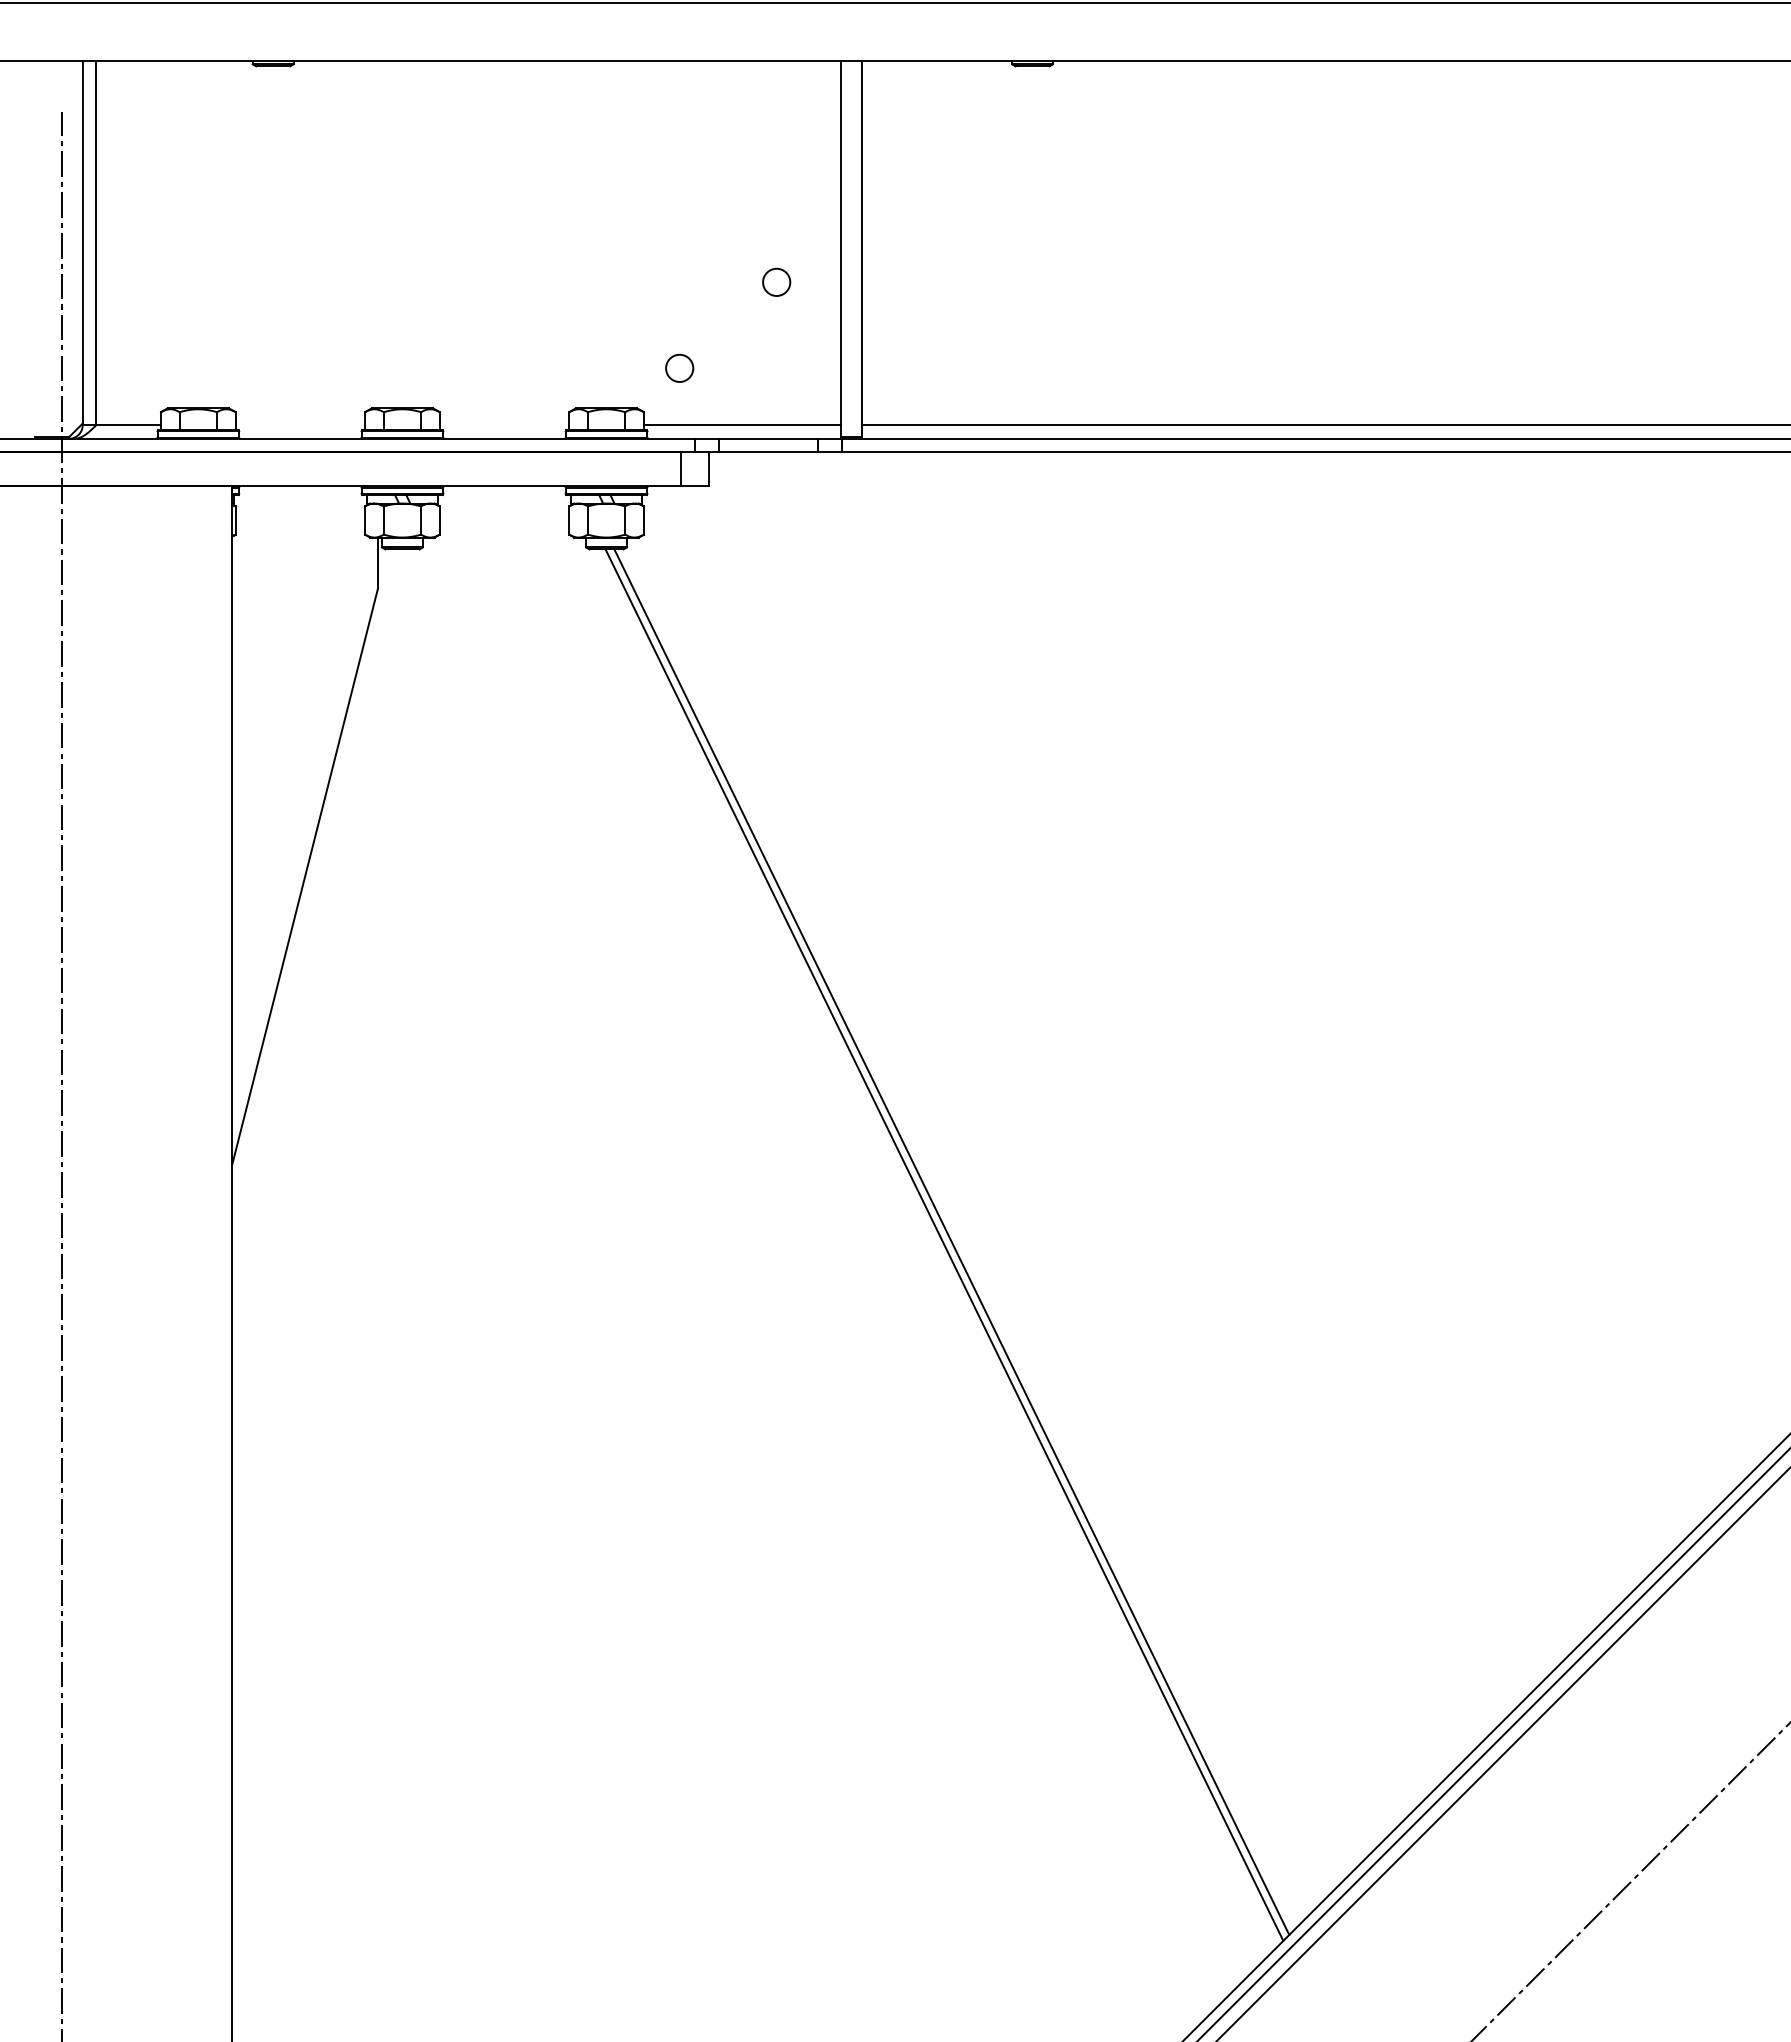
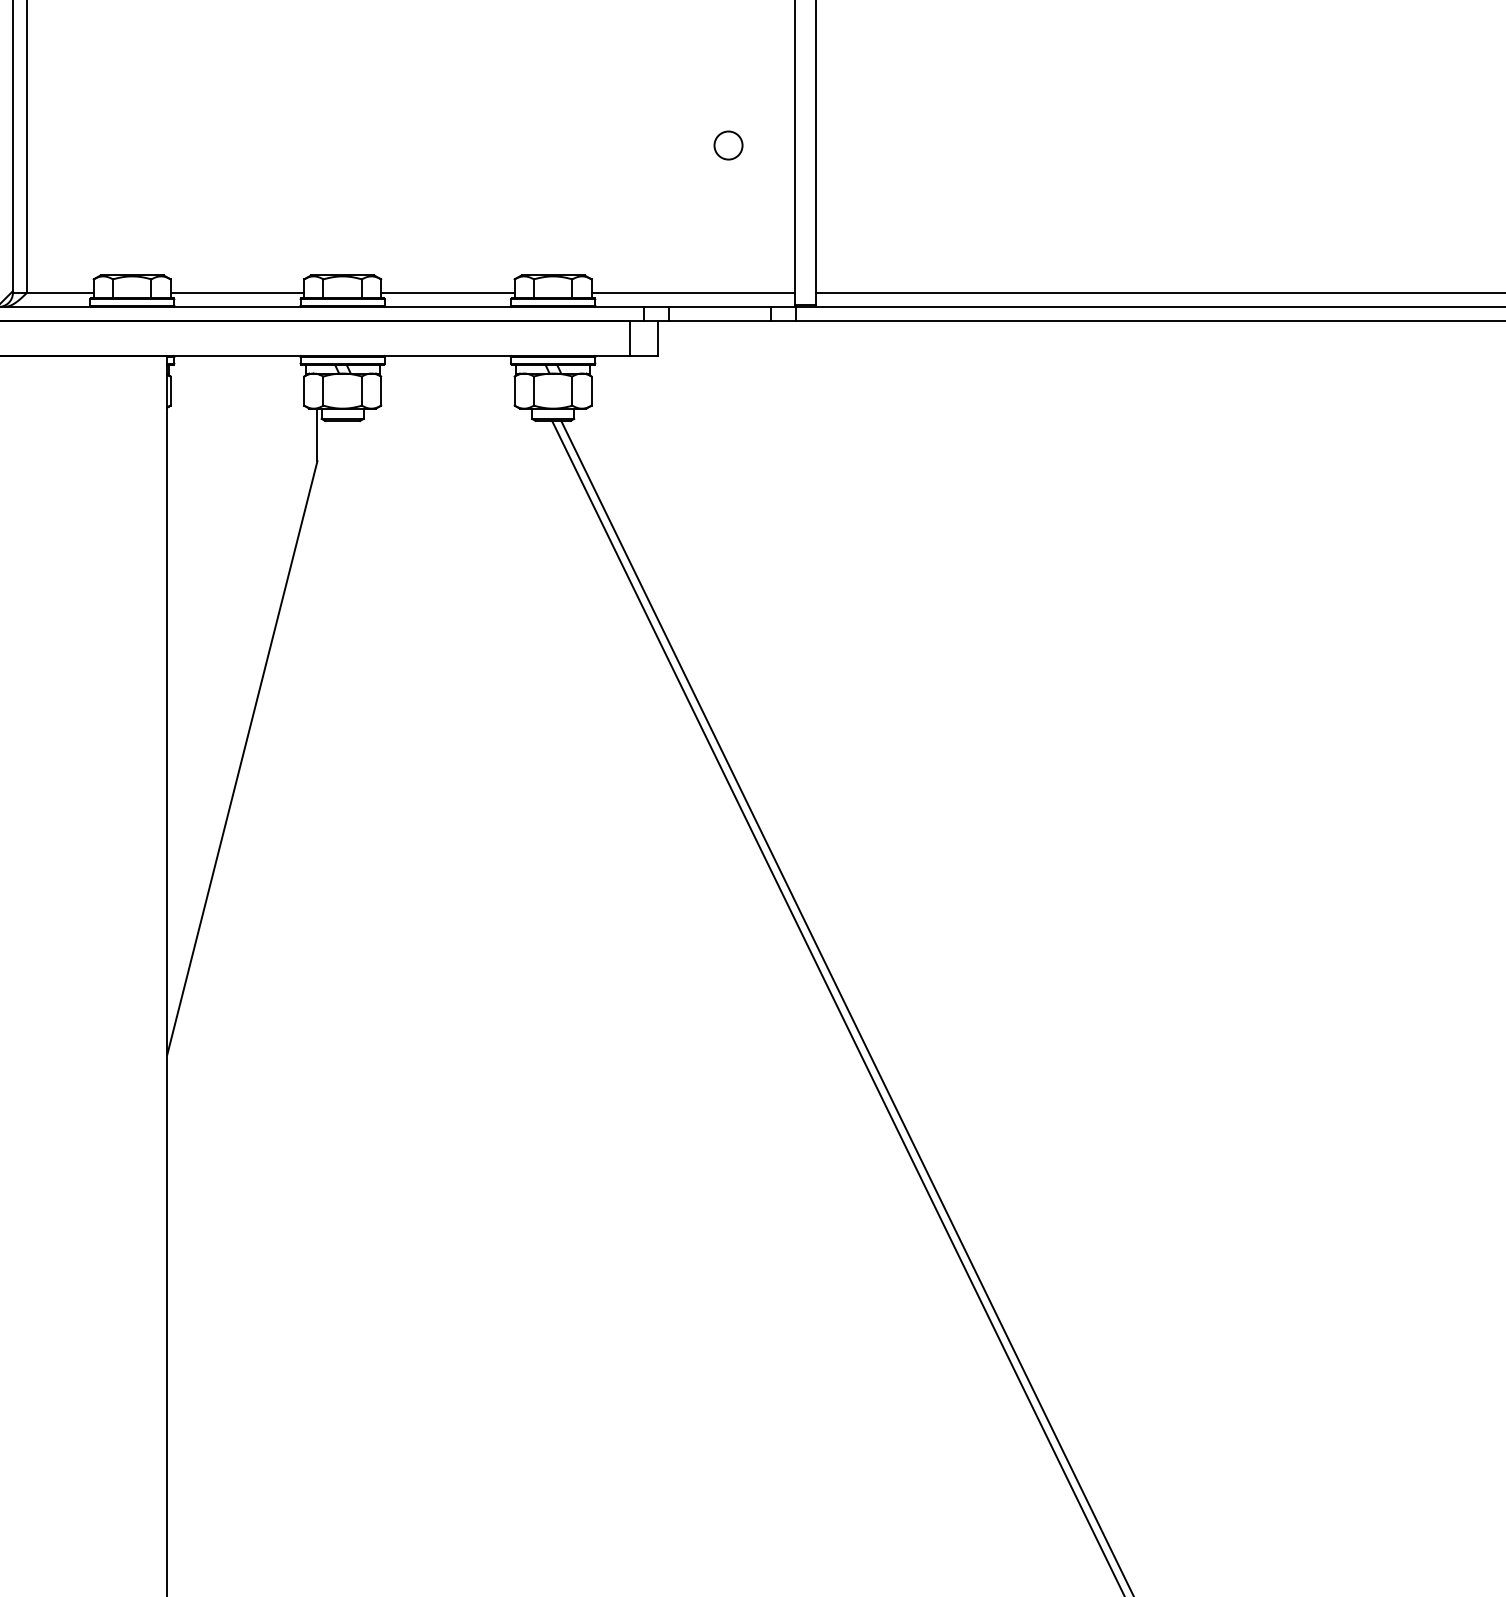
circle: (679, 367) -> (628, 233), removed
line: (300, 425) -> (237, 293), added
line: (504, 425) -> (447, 293), added

